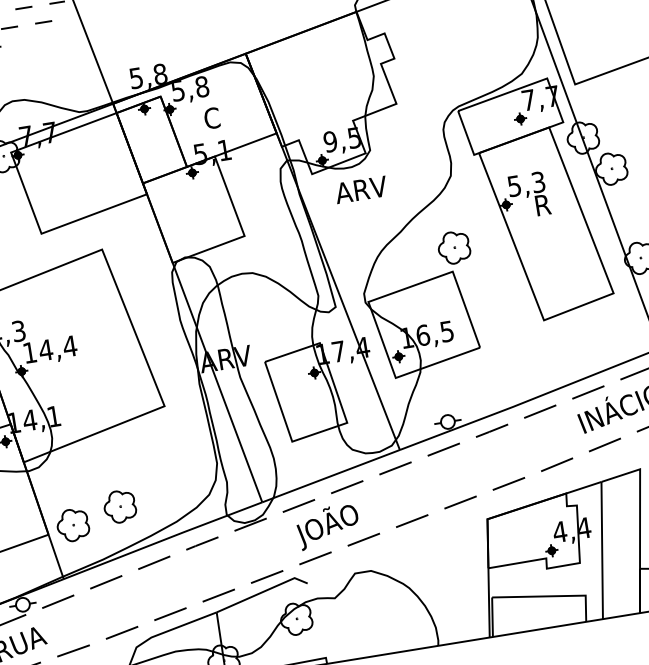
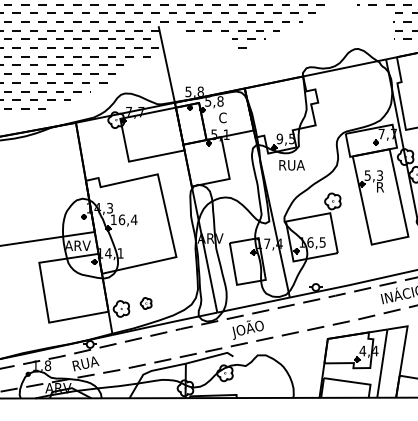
text: (361, 190) -> (291, 165), ARV -> RUA
text: (44, 349) -> (121, 219), 14,4 -> 16,4
part: (118, 506) -> (145, 303), size x0.7

